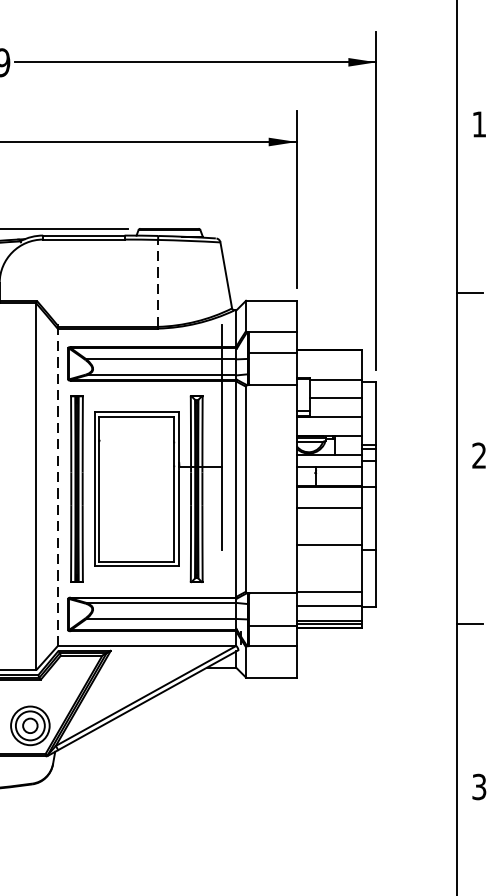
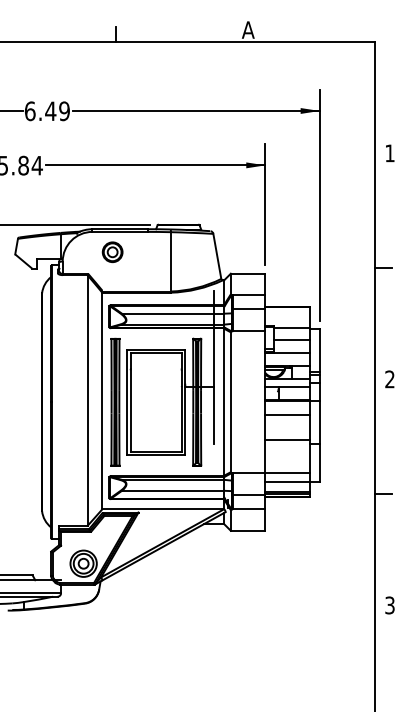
part: (72, 269) -> (112, 252), added
line: (157, 282) -> (170, 261), dashed -> solid
line: (57, 486) -> (102, 400), dashed -> solid

